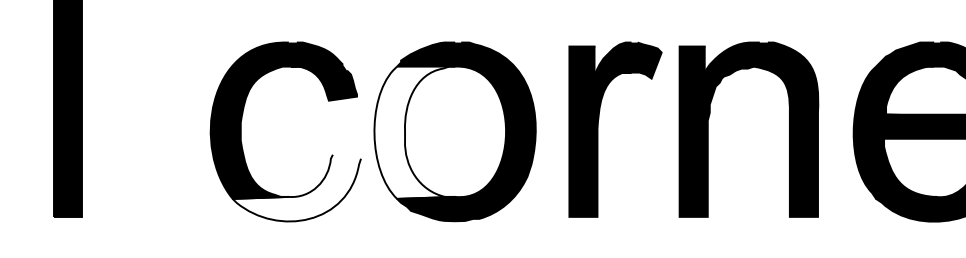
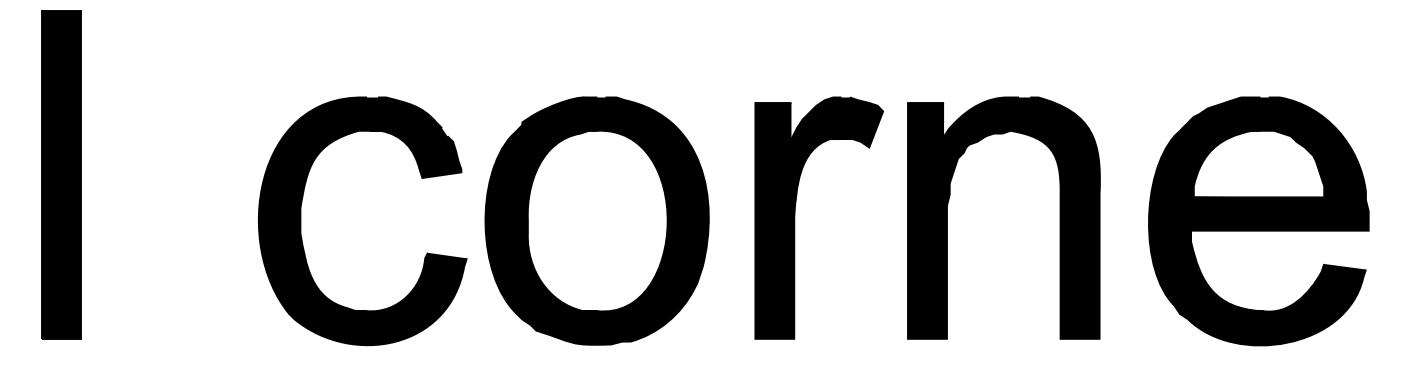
fill: (414, 132) -> (541, 221), added
fill: (296, 187) -> (377, 298), added

